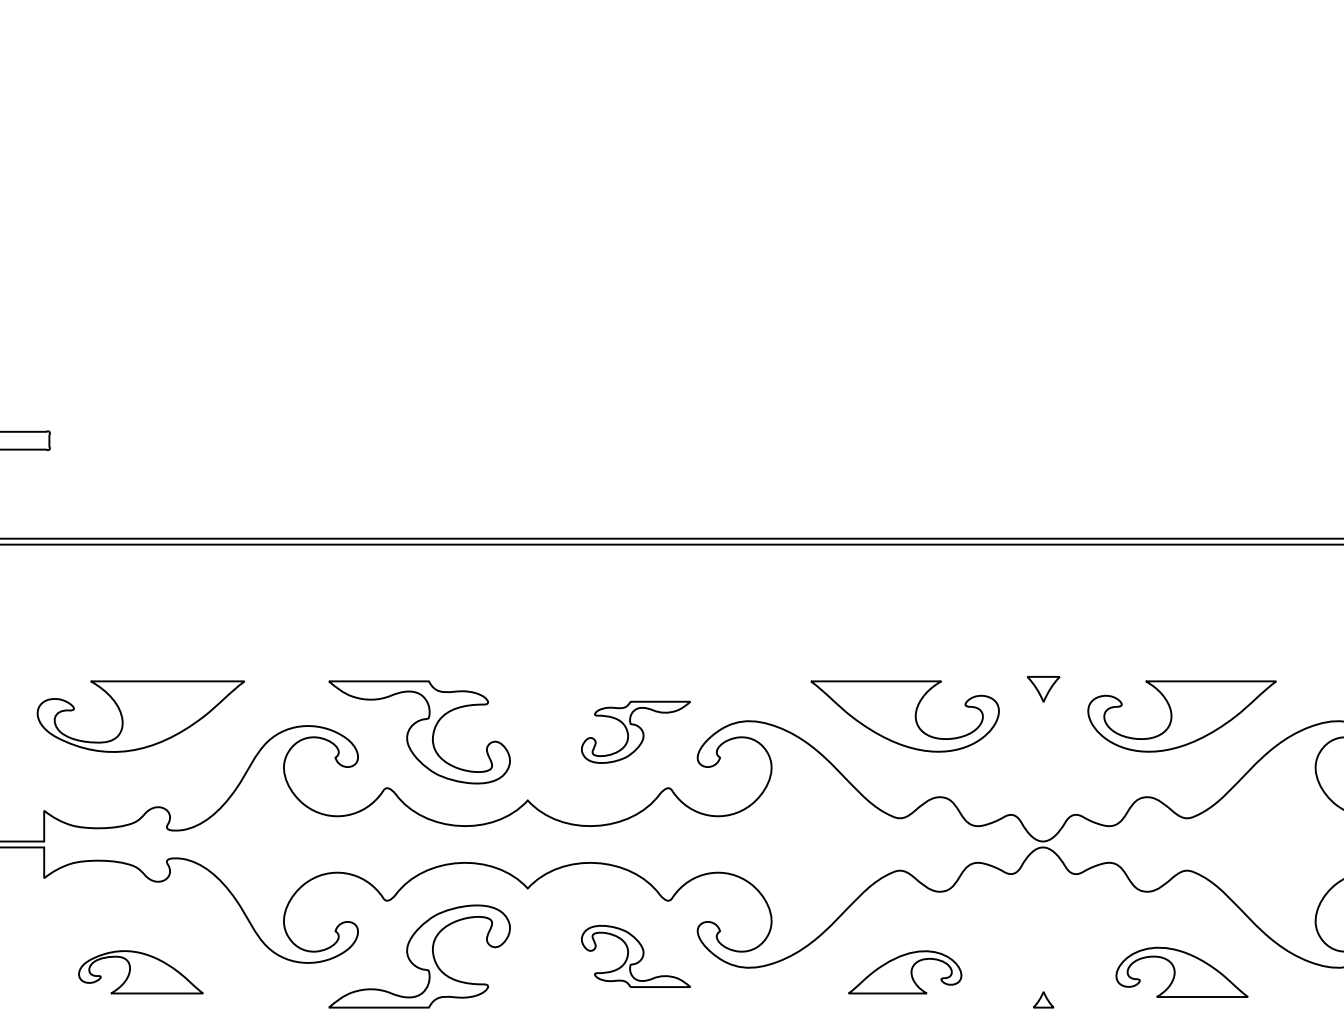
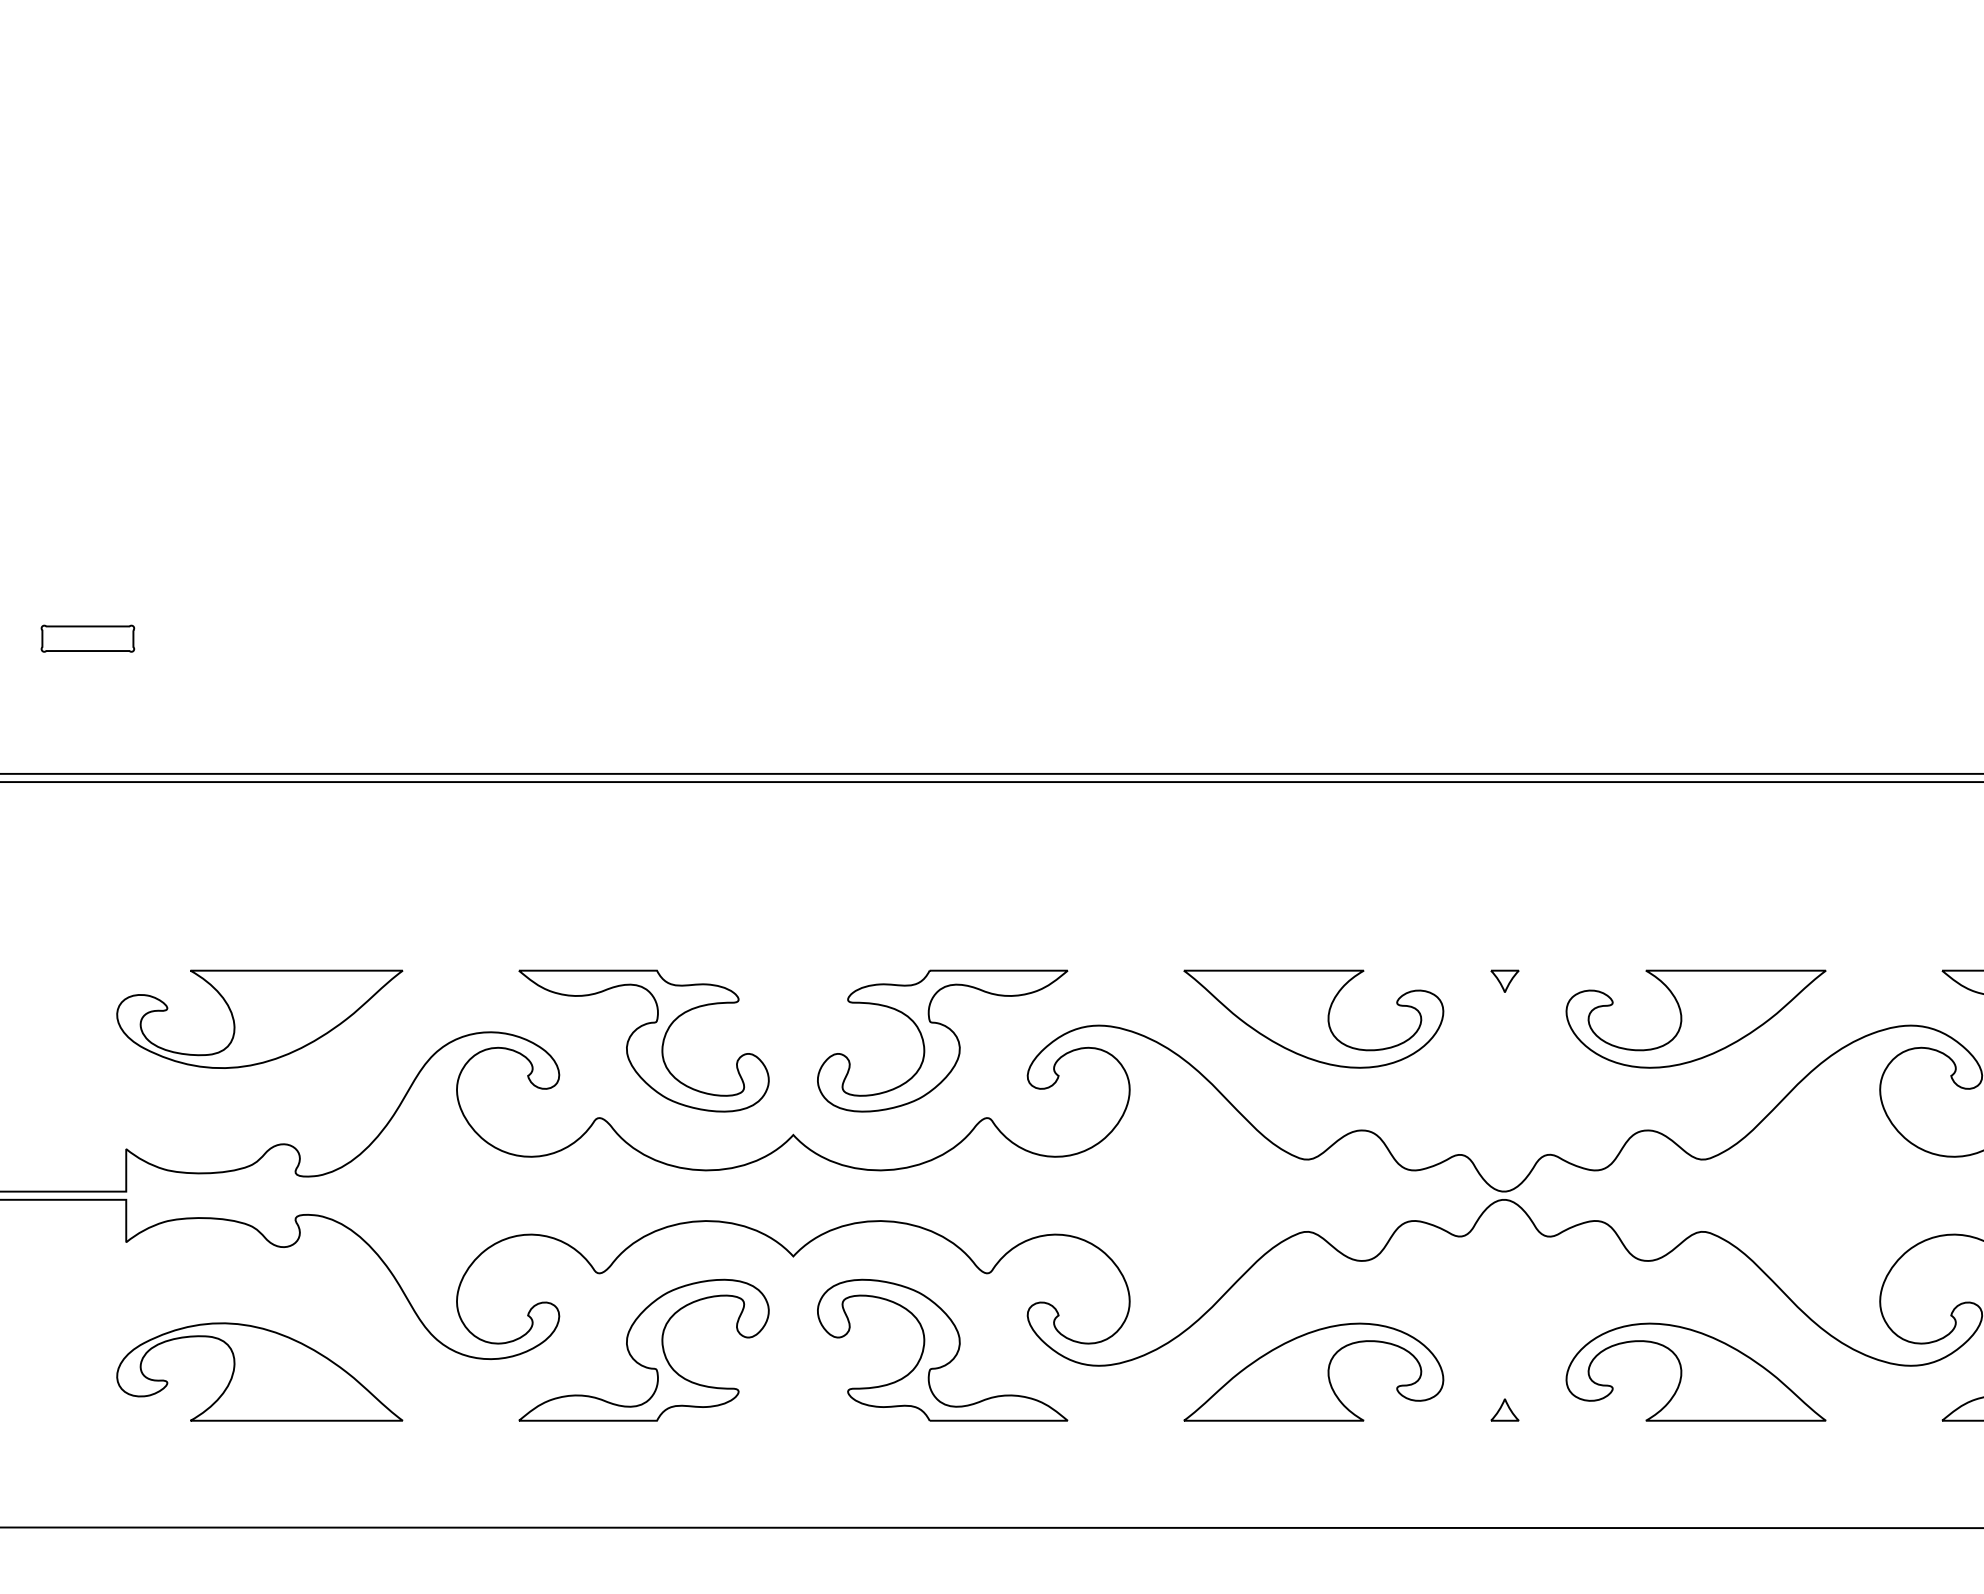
part: (1043, 688) -> (1504, 980), size x0.62
part: (635, 731) -> (942, 1040), size x1.67
part: (635, 955) -> (942, 1349), size x1.67
part: (140, 971) -> (259, 1371), size x1.67
part: (904, 971) -> (1313, 1371), size x1.67
part: (1181, 971) -> (1695, 1371), size x1.43

